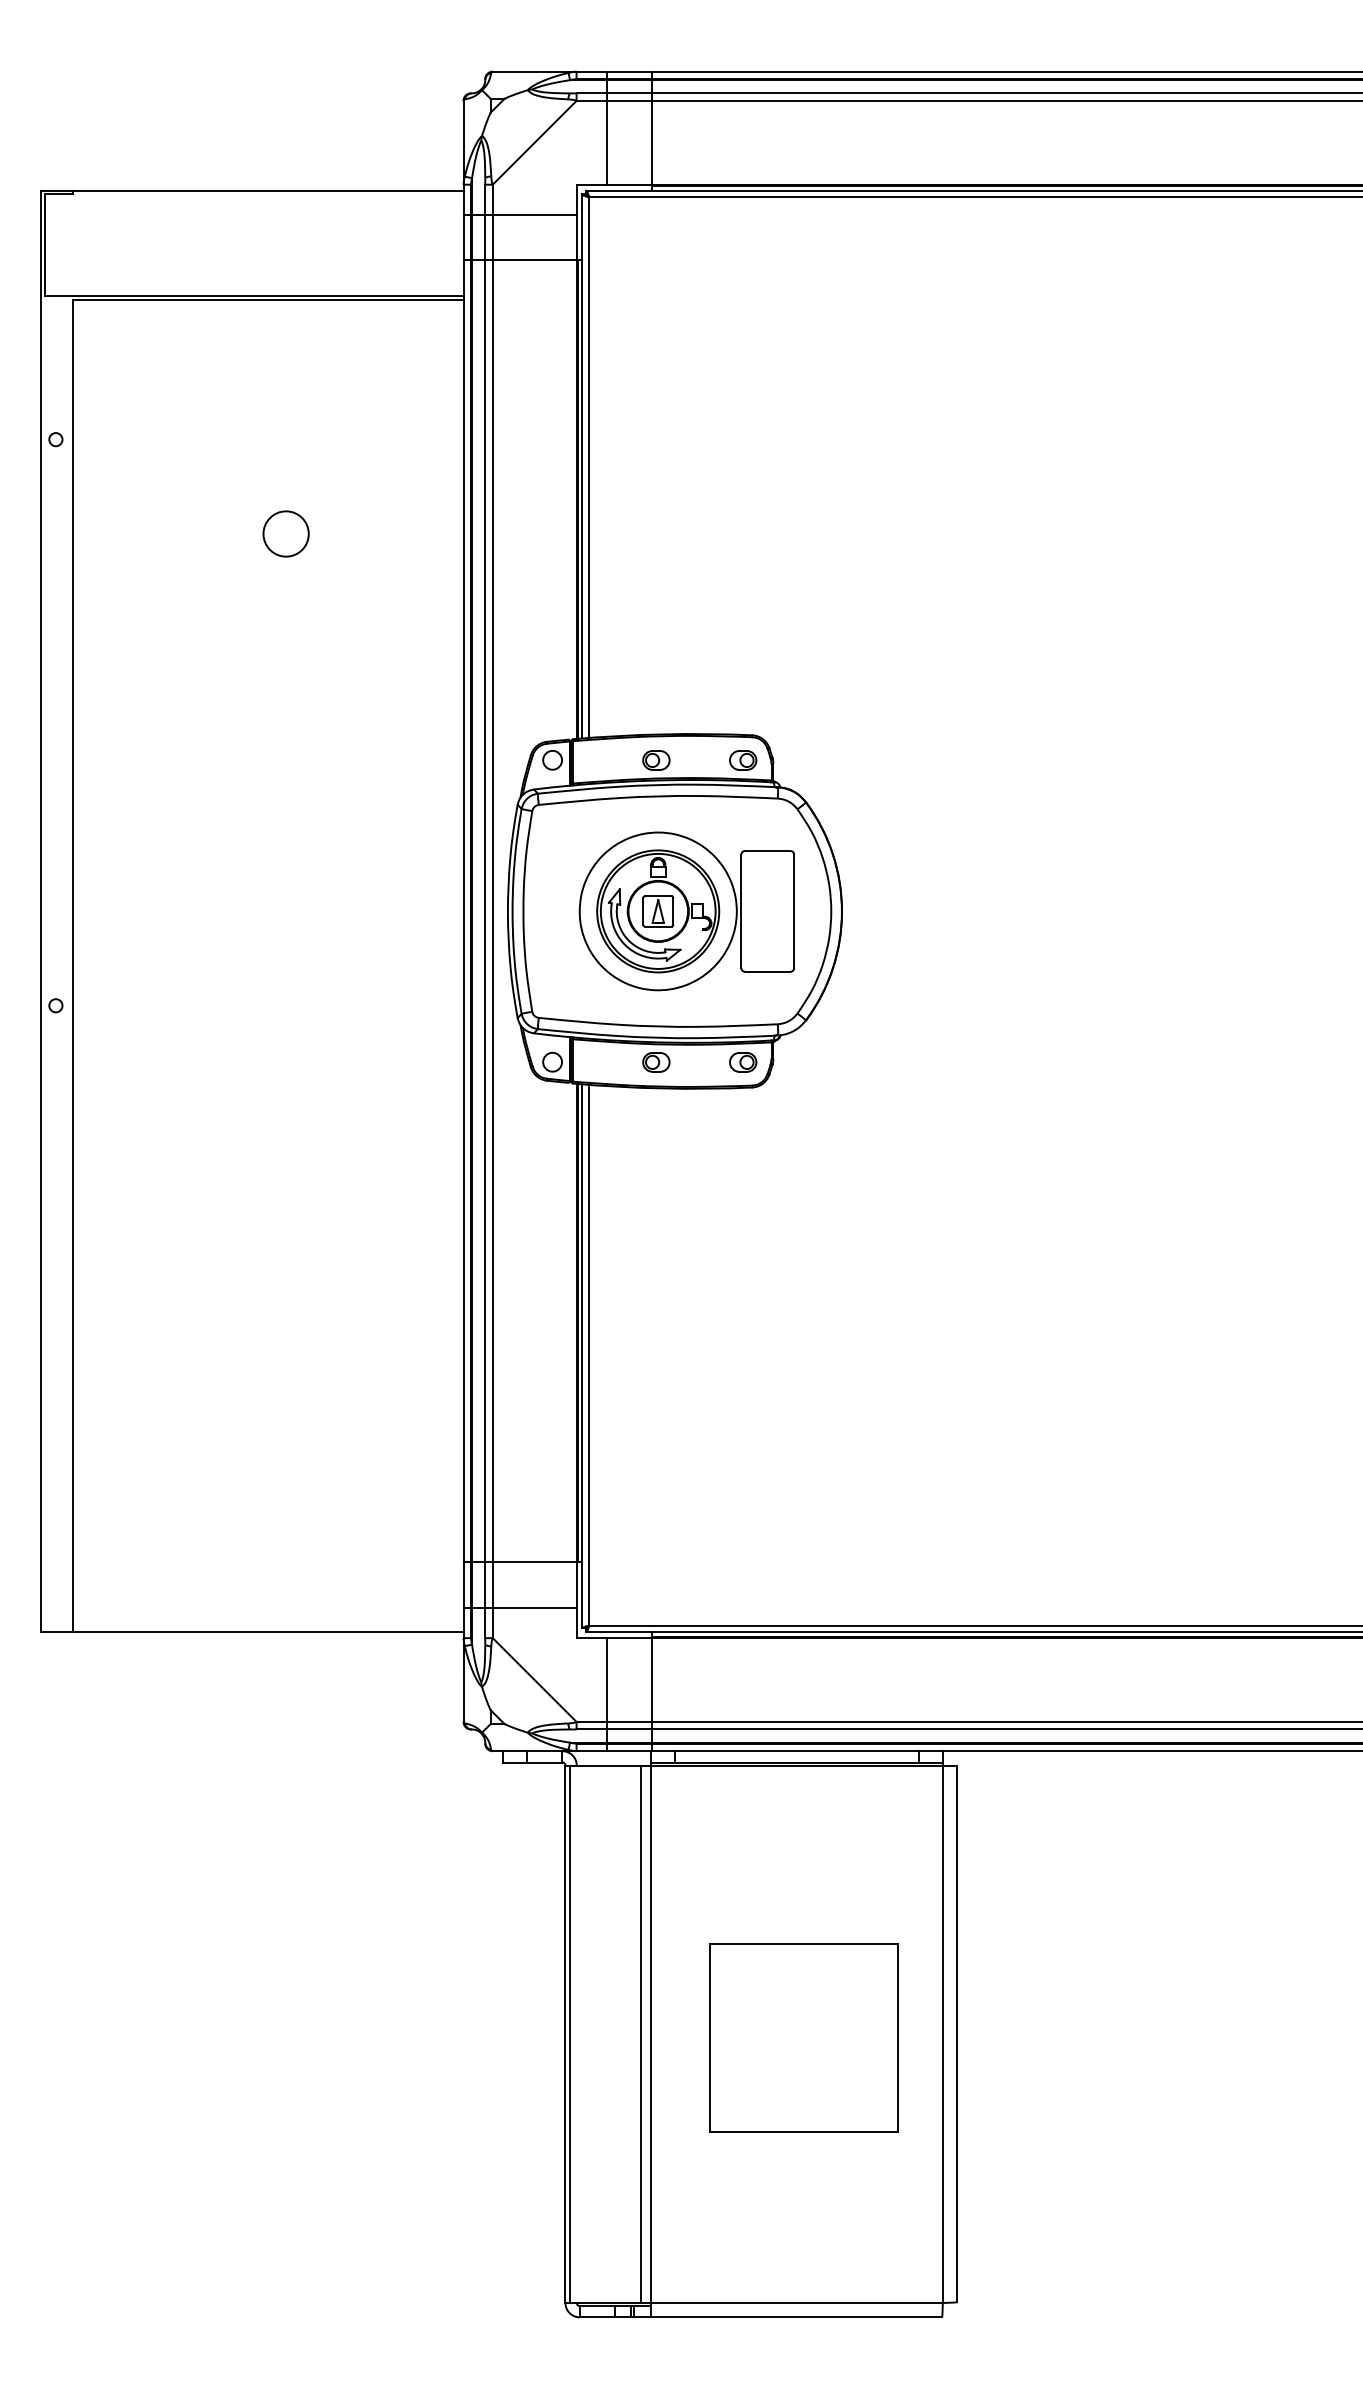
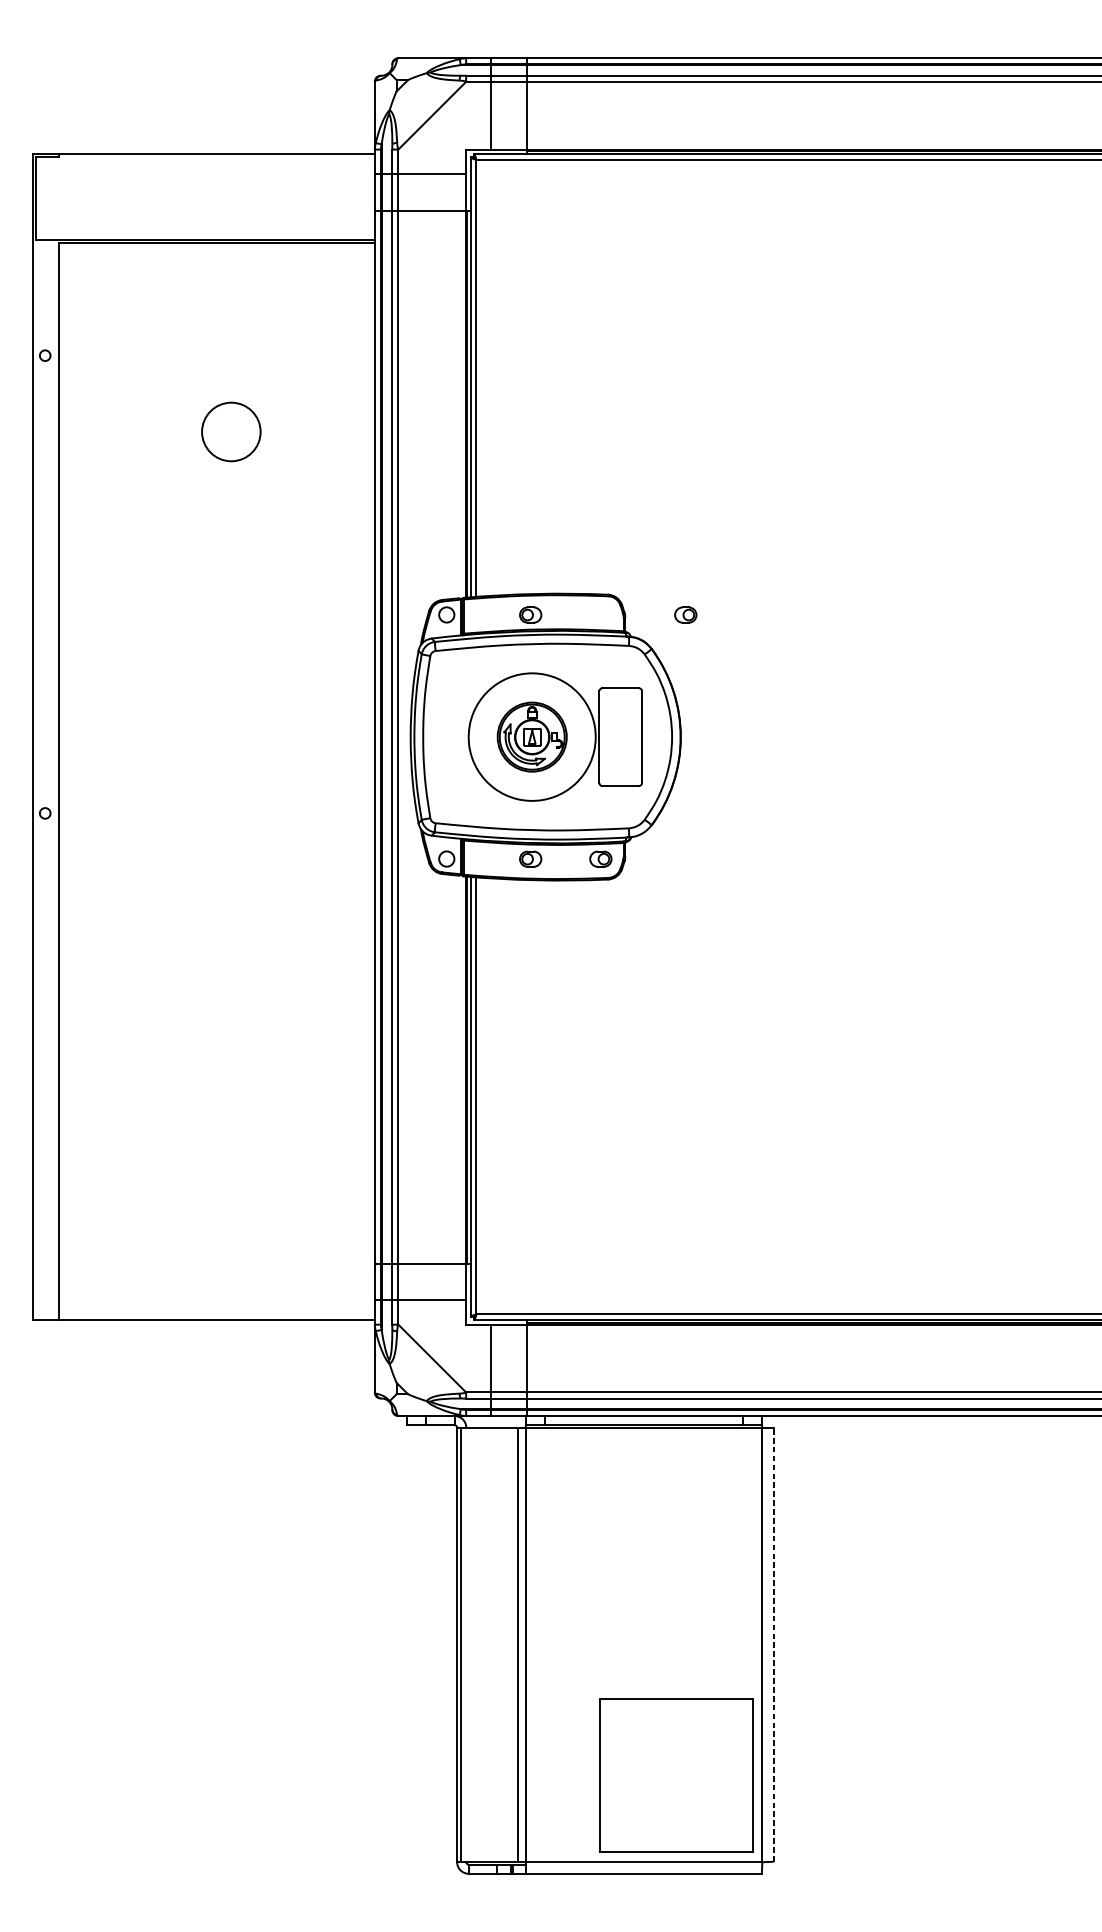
circle: (285, 533) -> (230, 431), size x1.6
part: (743, 760) -> (686, 615), moved
part: (658, 911) -> (532, 737), size x0.7
line: (957, 2033) -> (774, 1644), solid -> dashed
part: (803, 2037) -> (676, 1775), moved

